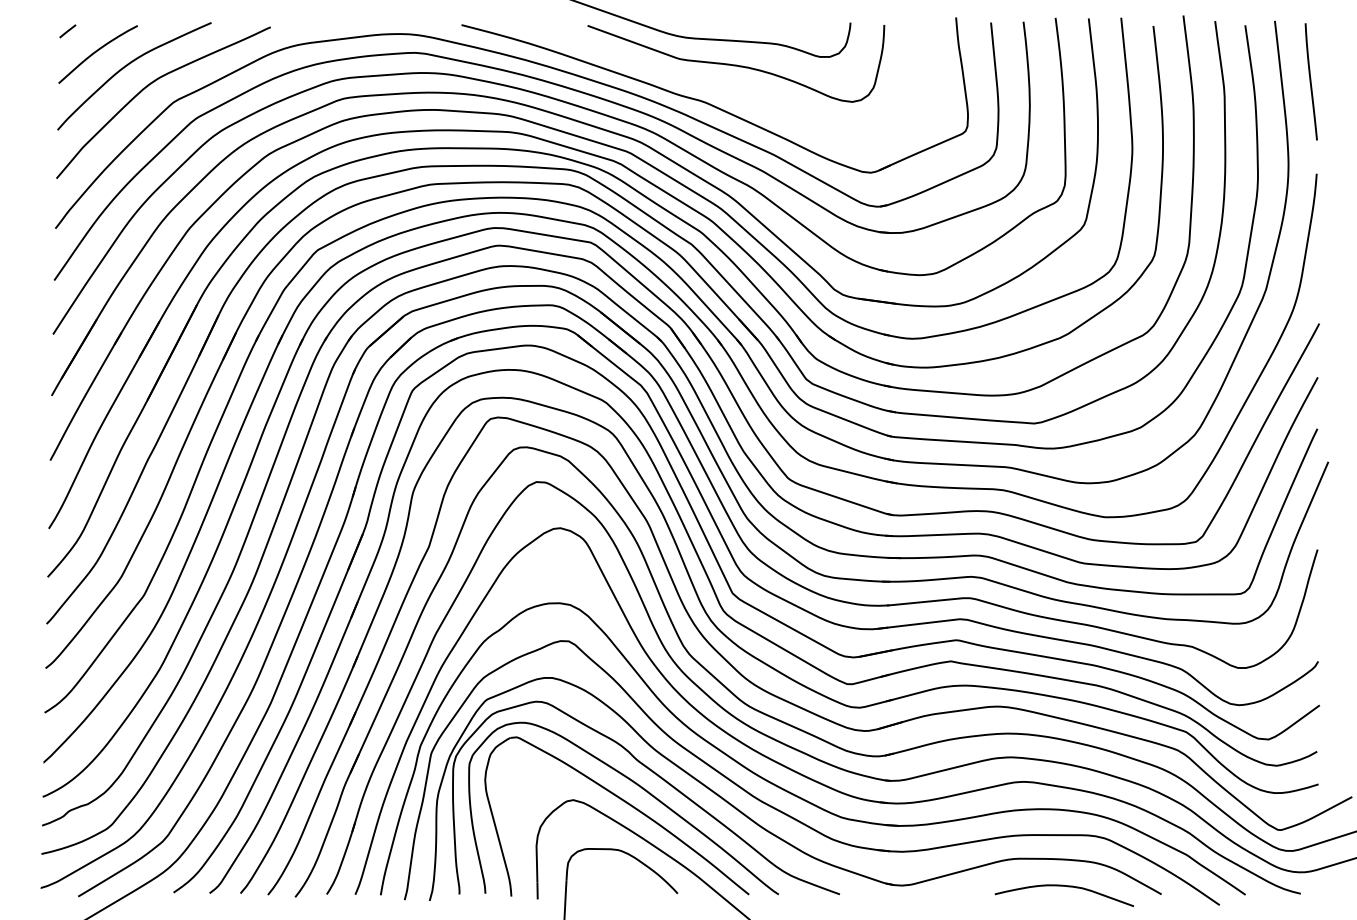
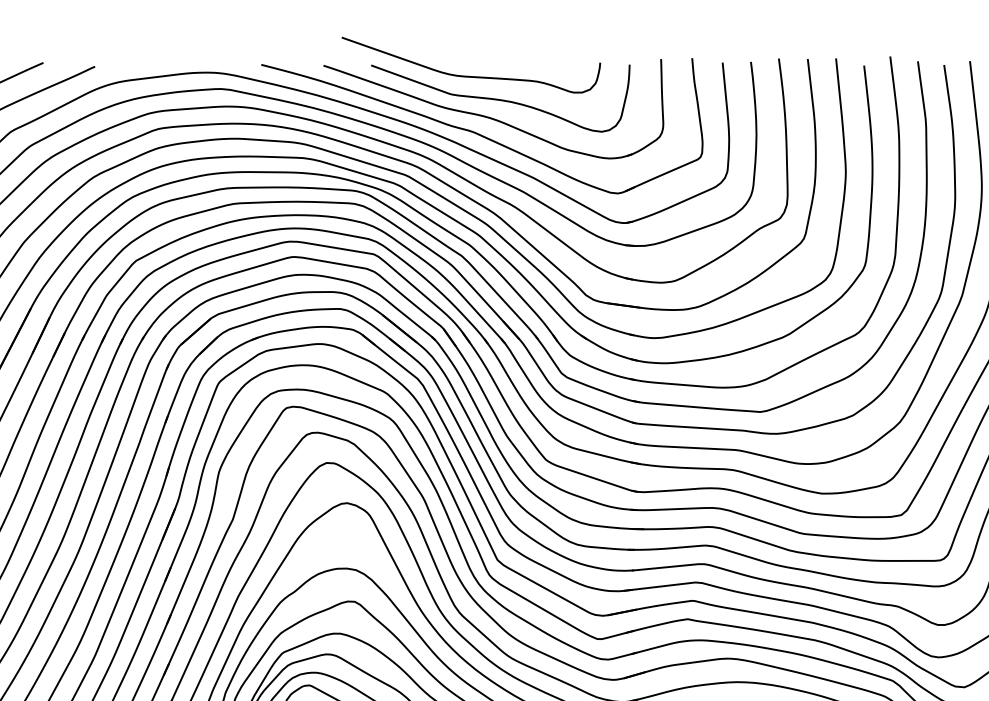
part: (725, 85) -> (491, 117), added

